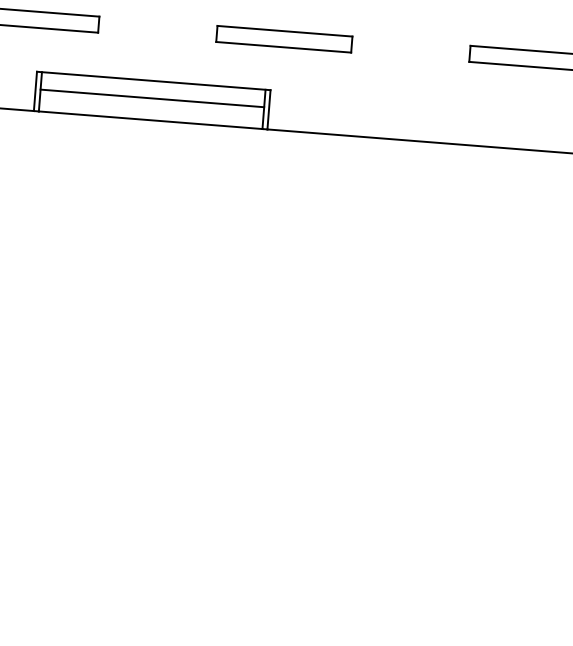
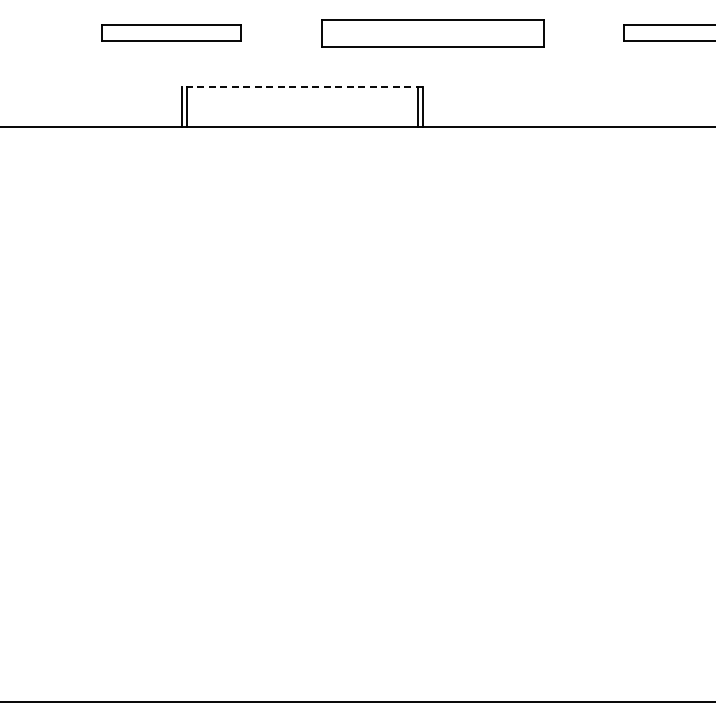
part: (284, 38) -> (432, 32), size x1.6
line: (153, 80) -> (301, 86), solid -> dashed
line: (151, 98) -> (301, 104), removed

